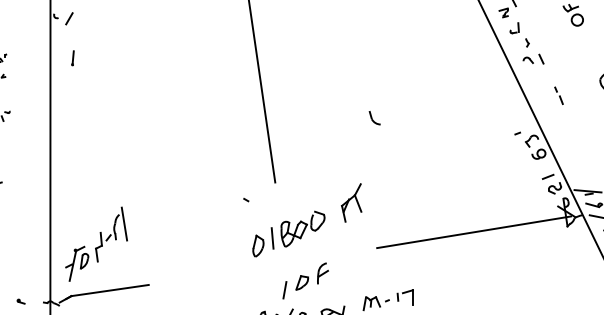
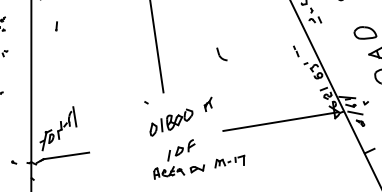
part: (72, 58) -> (56, 26), moved
part: (559, 95) -> (296, 51), moved
part: (373, 117) -> (221, 54), size x1.6
part: (350, 203) -> (207, 104), size x0.6

